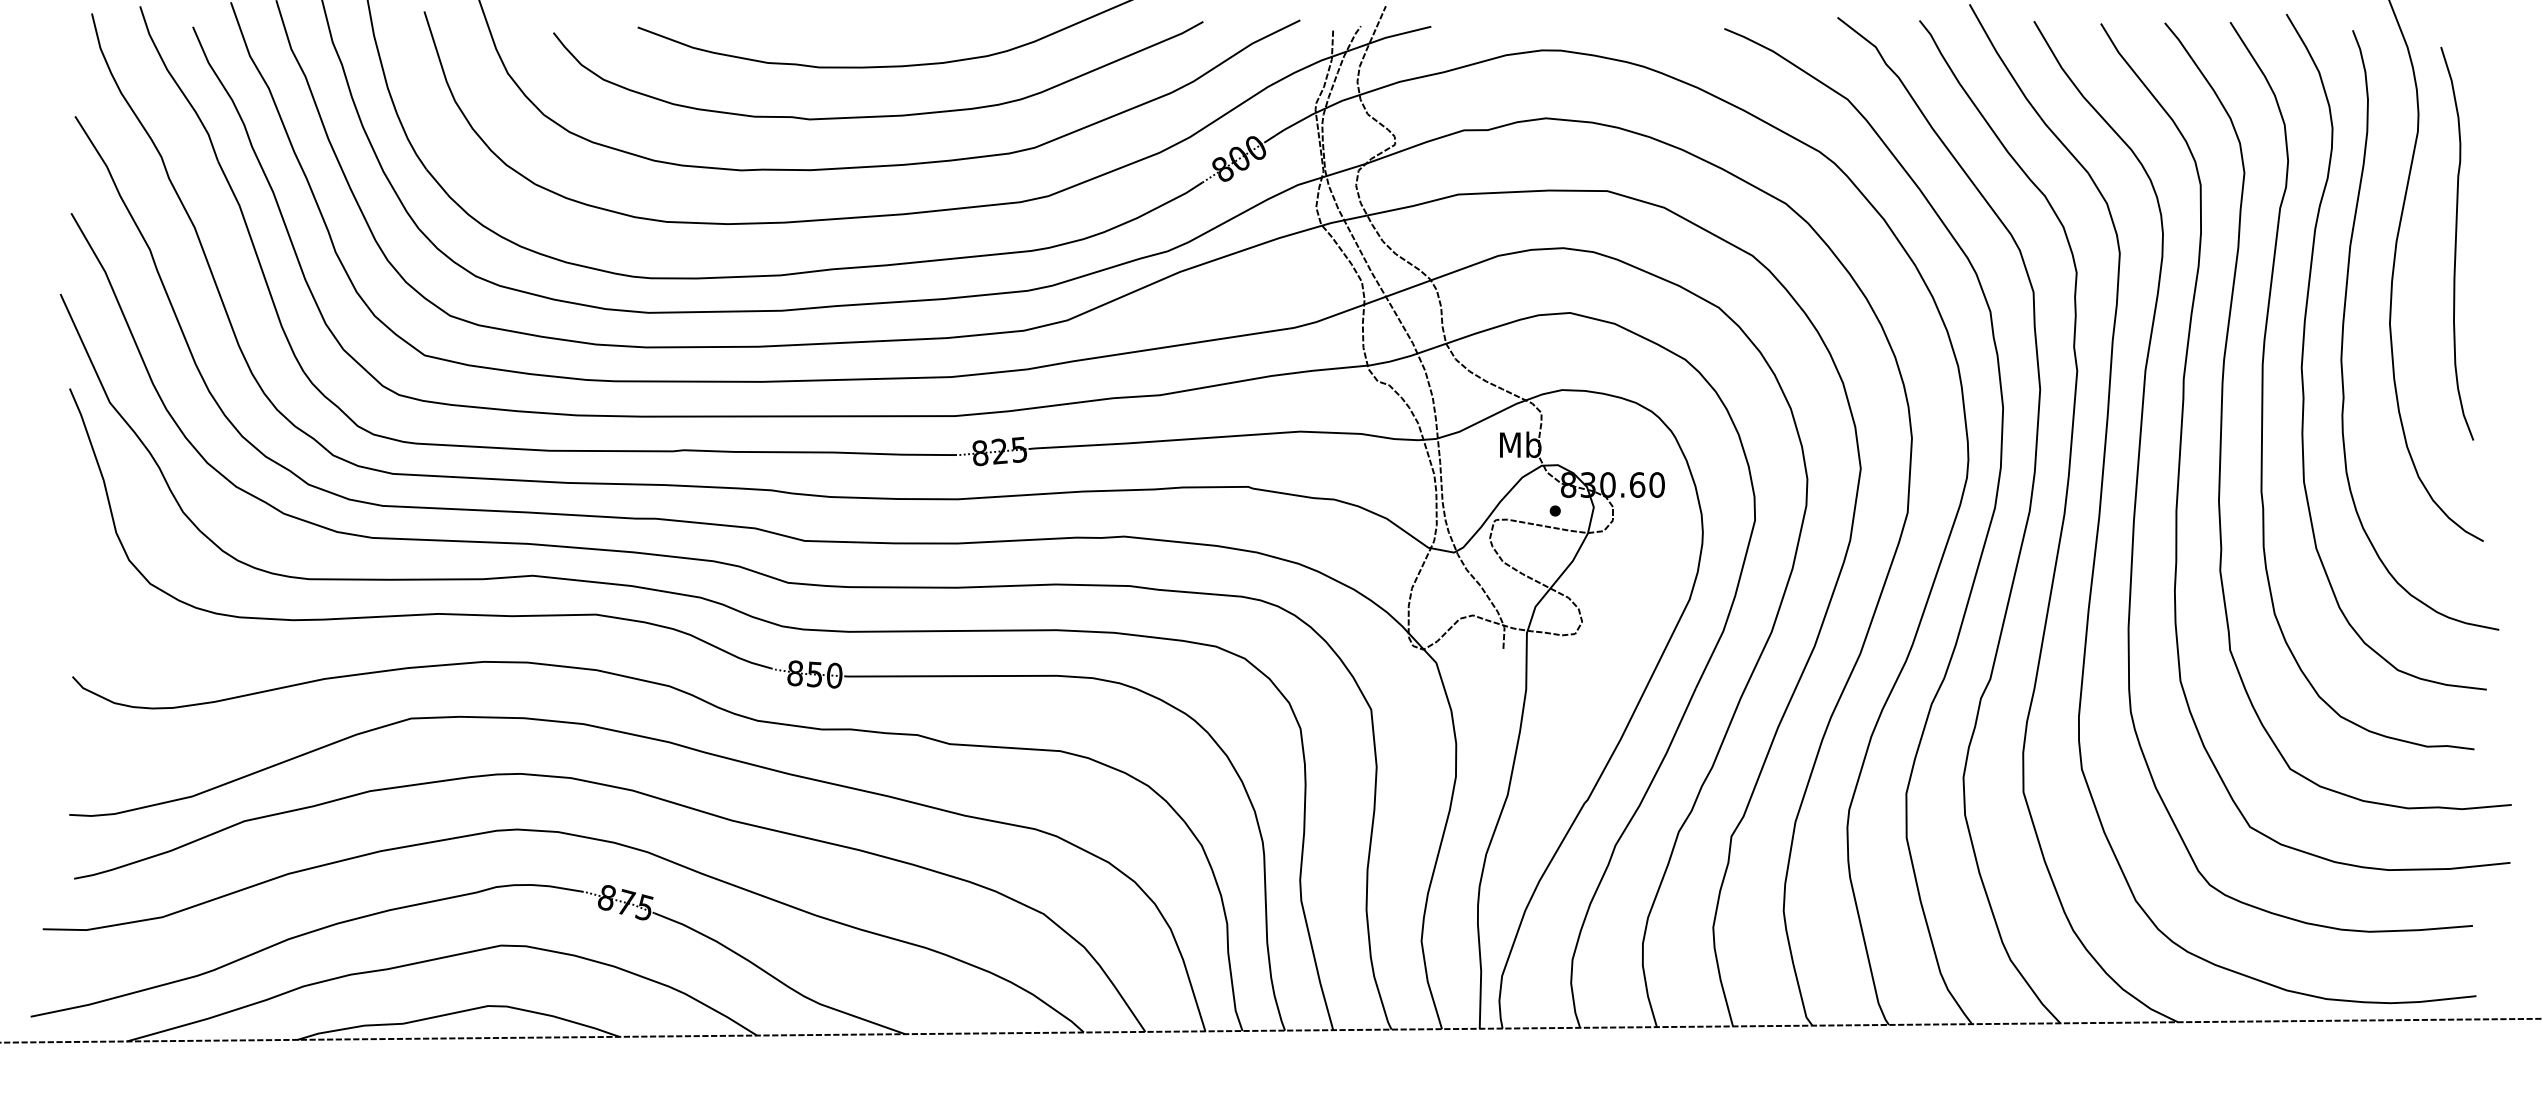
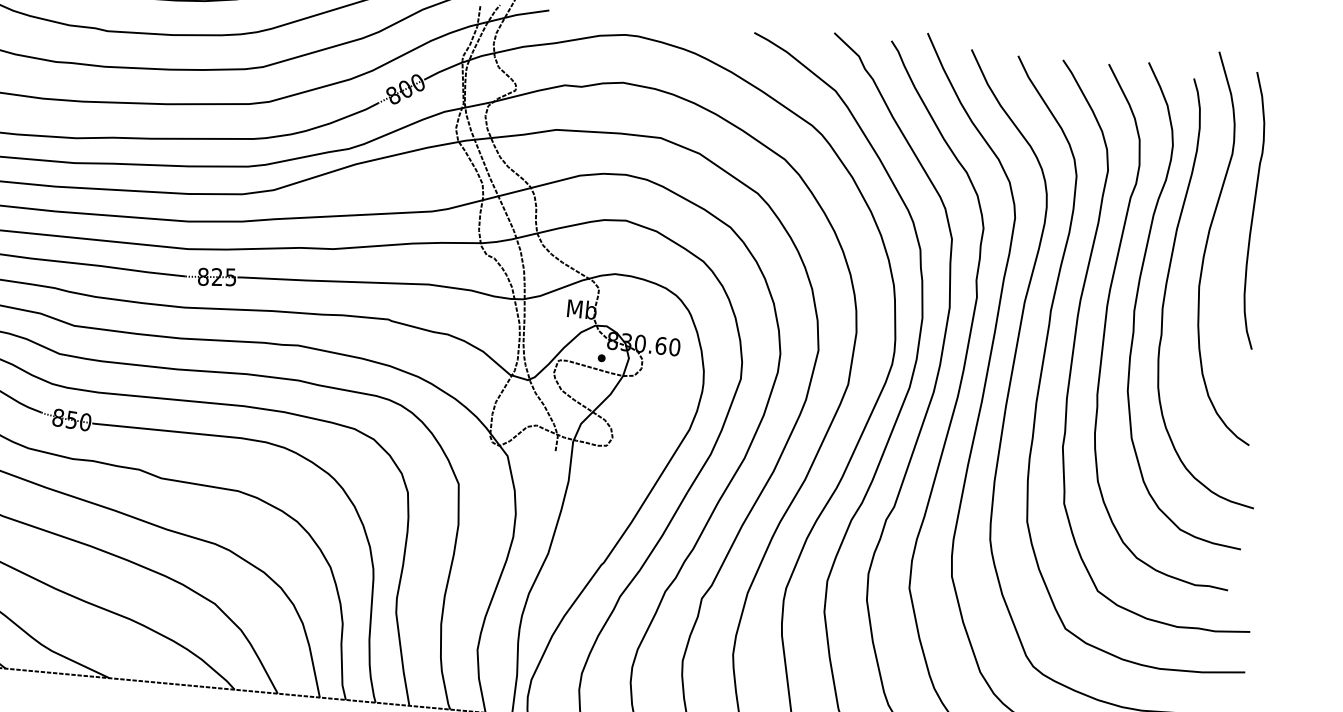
curve: (2456, 243) -> (1253, 210), moved

